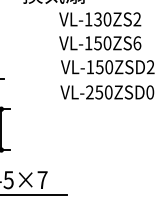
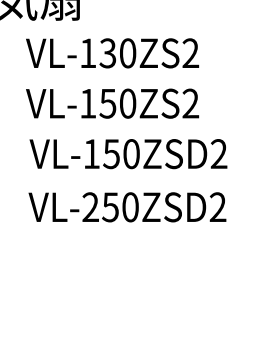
text: (137, 43) -> (191, 104), VL-150ZS6 -> VL-150ZS2
text: (150, 92) -> (218, 207), VL-250ZSD0 -> VL-250ZSD2

